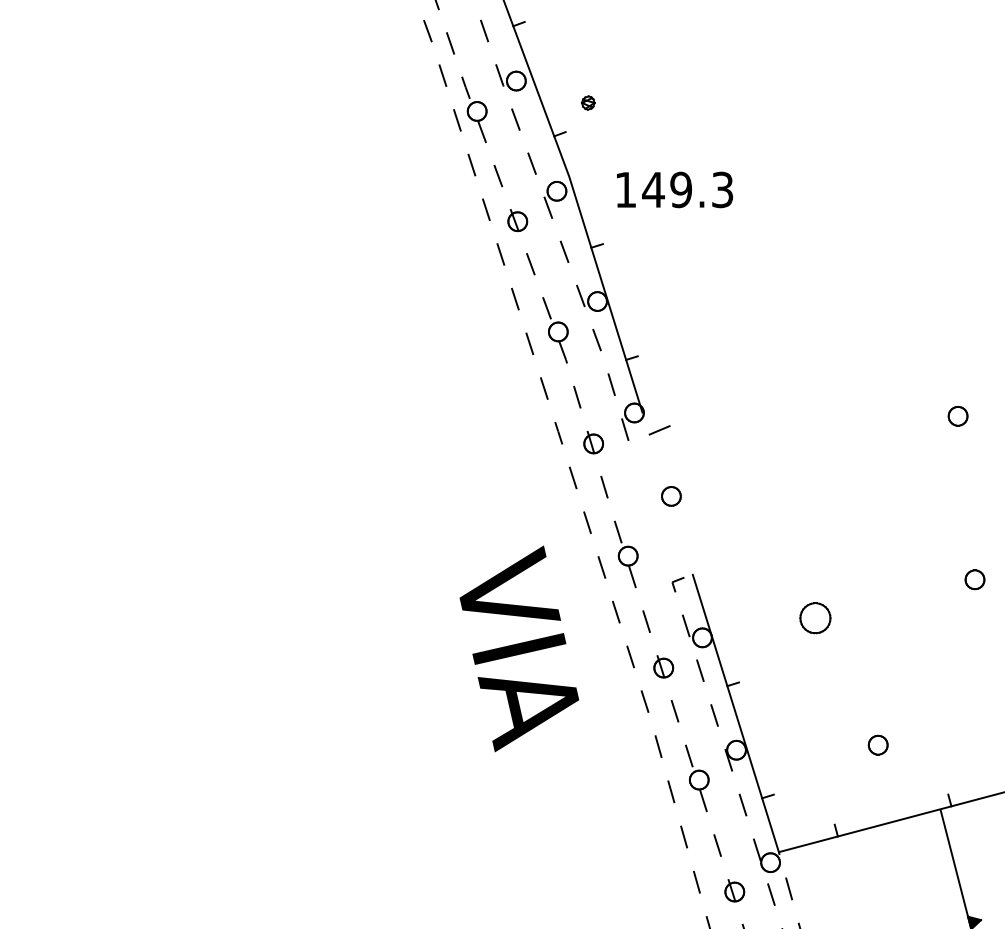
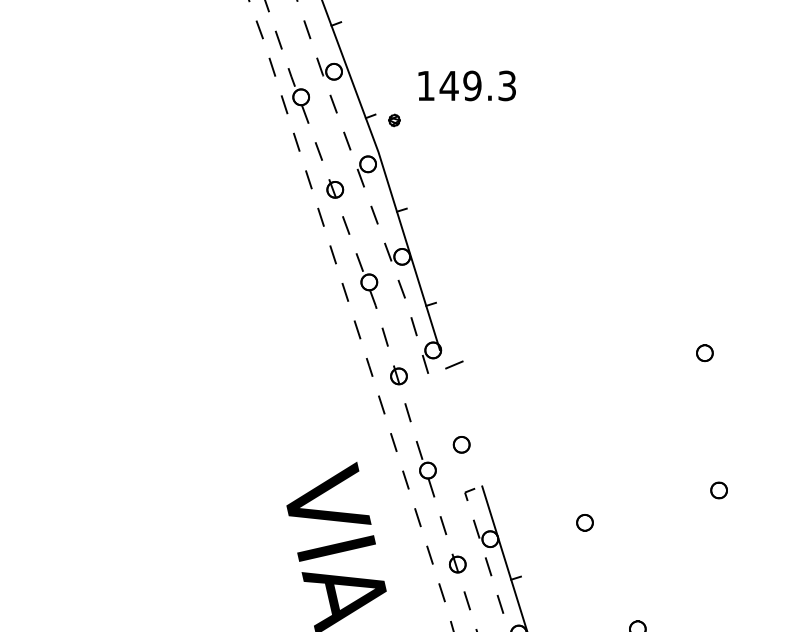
part: (588, 102) -> (394, 119), moved
text: (675, 189) -> (467, 85), moved
part: (671, 496) -> (461, 444), moved
part: (814, 618) -> (584, 522), size x0.62

